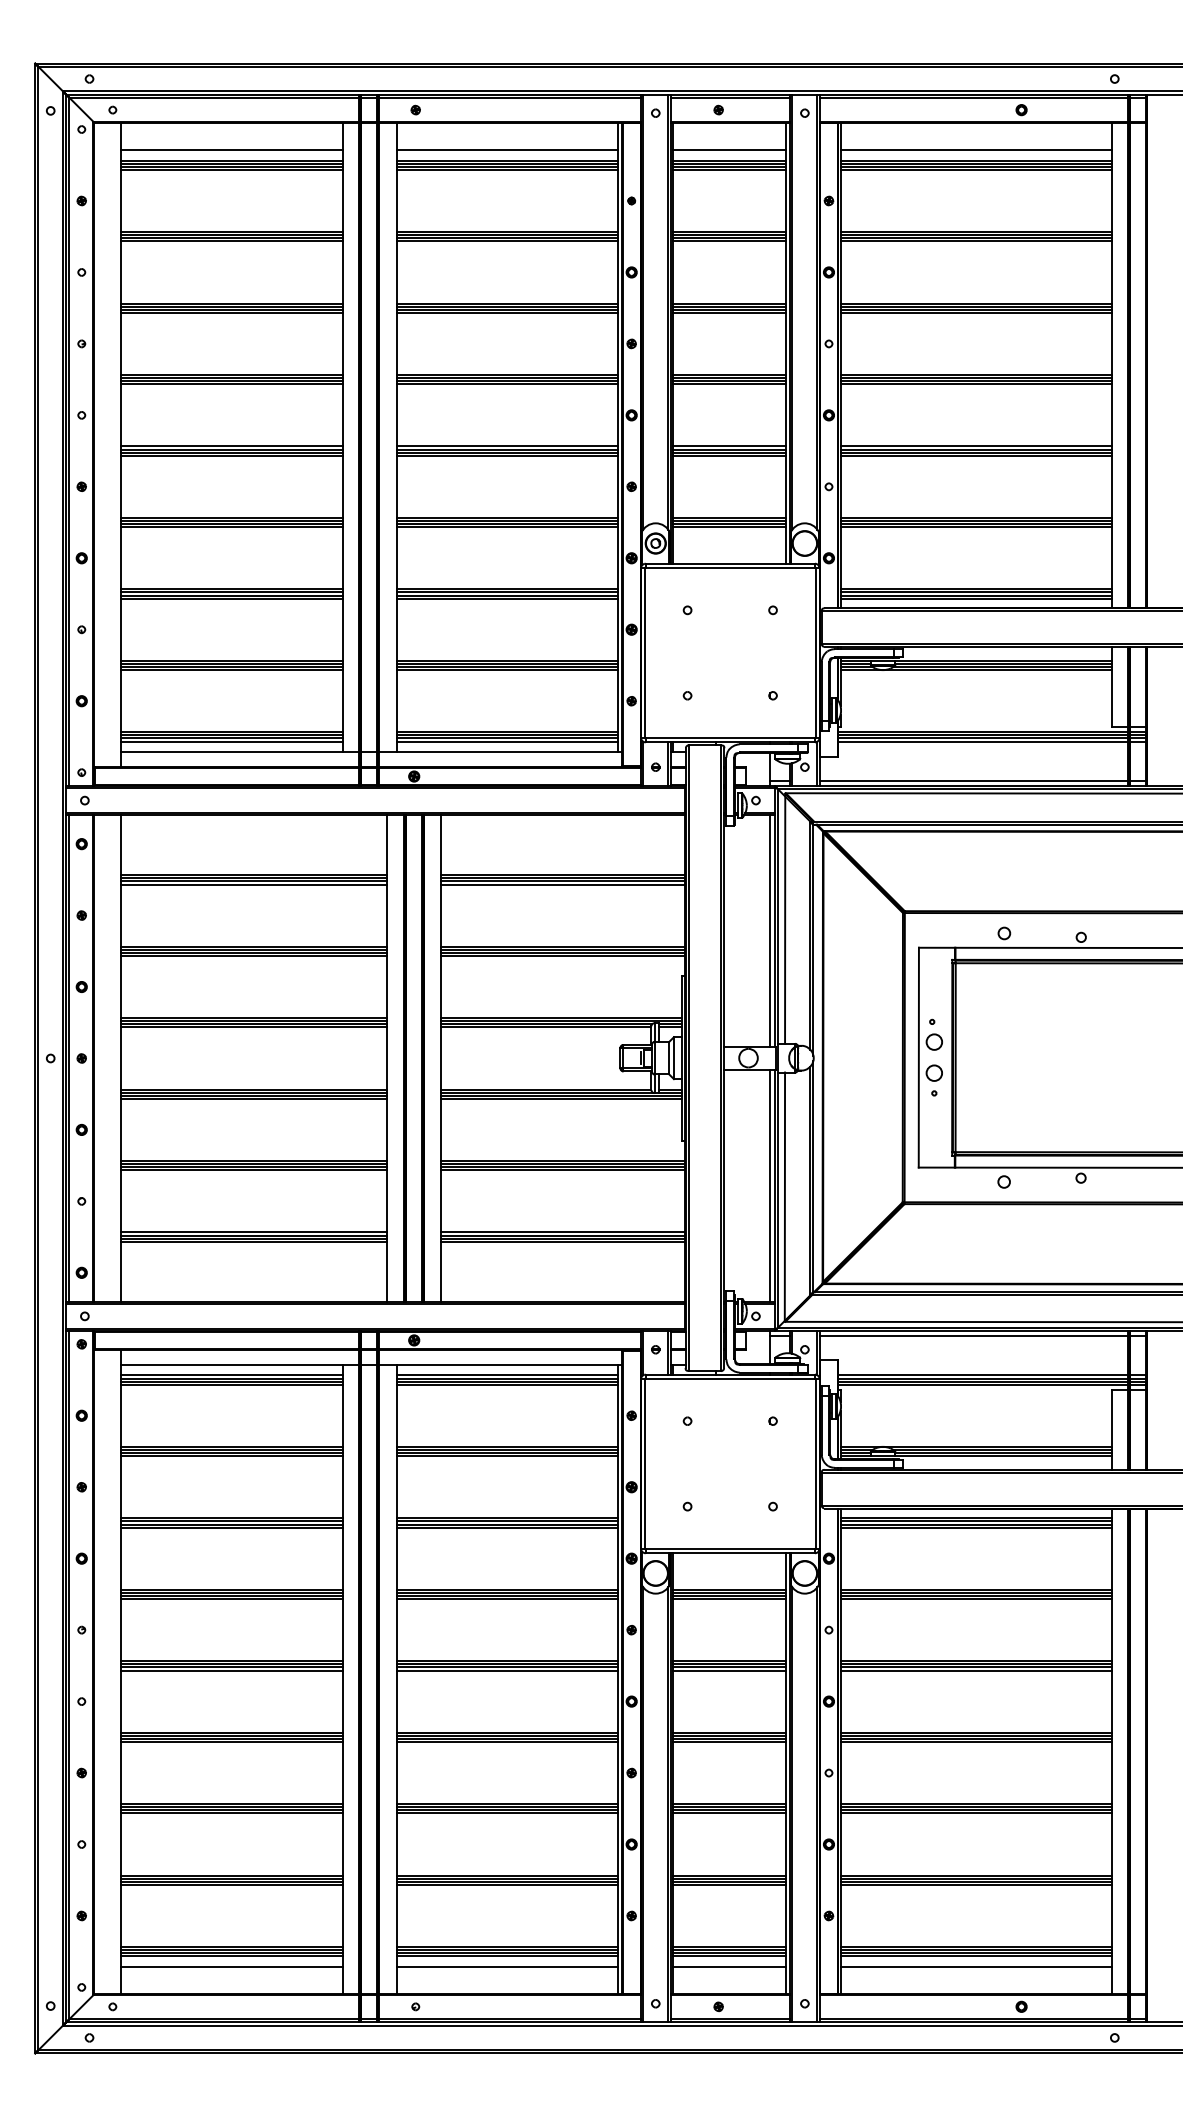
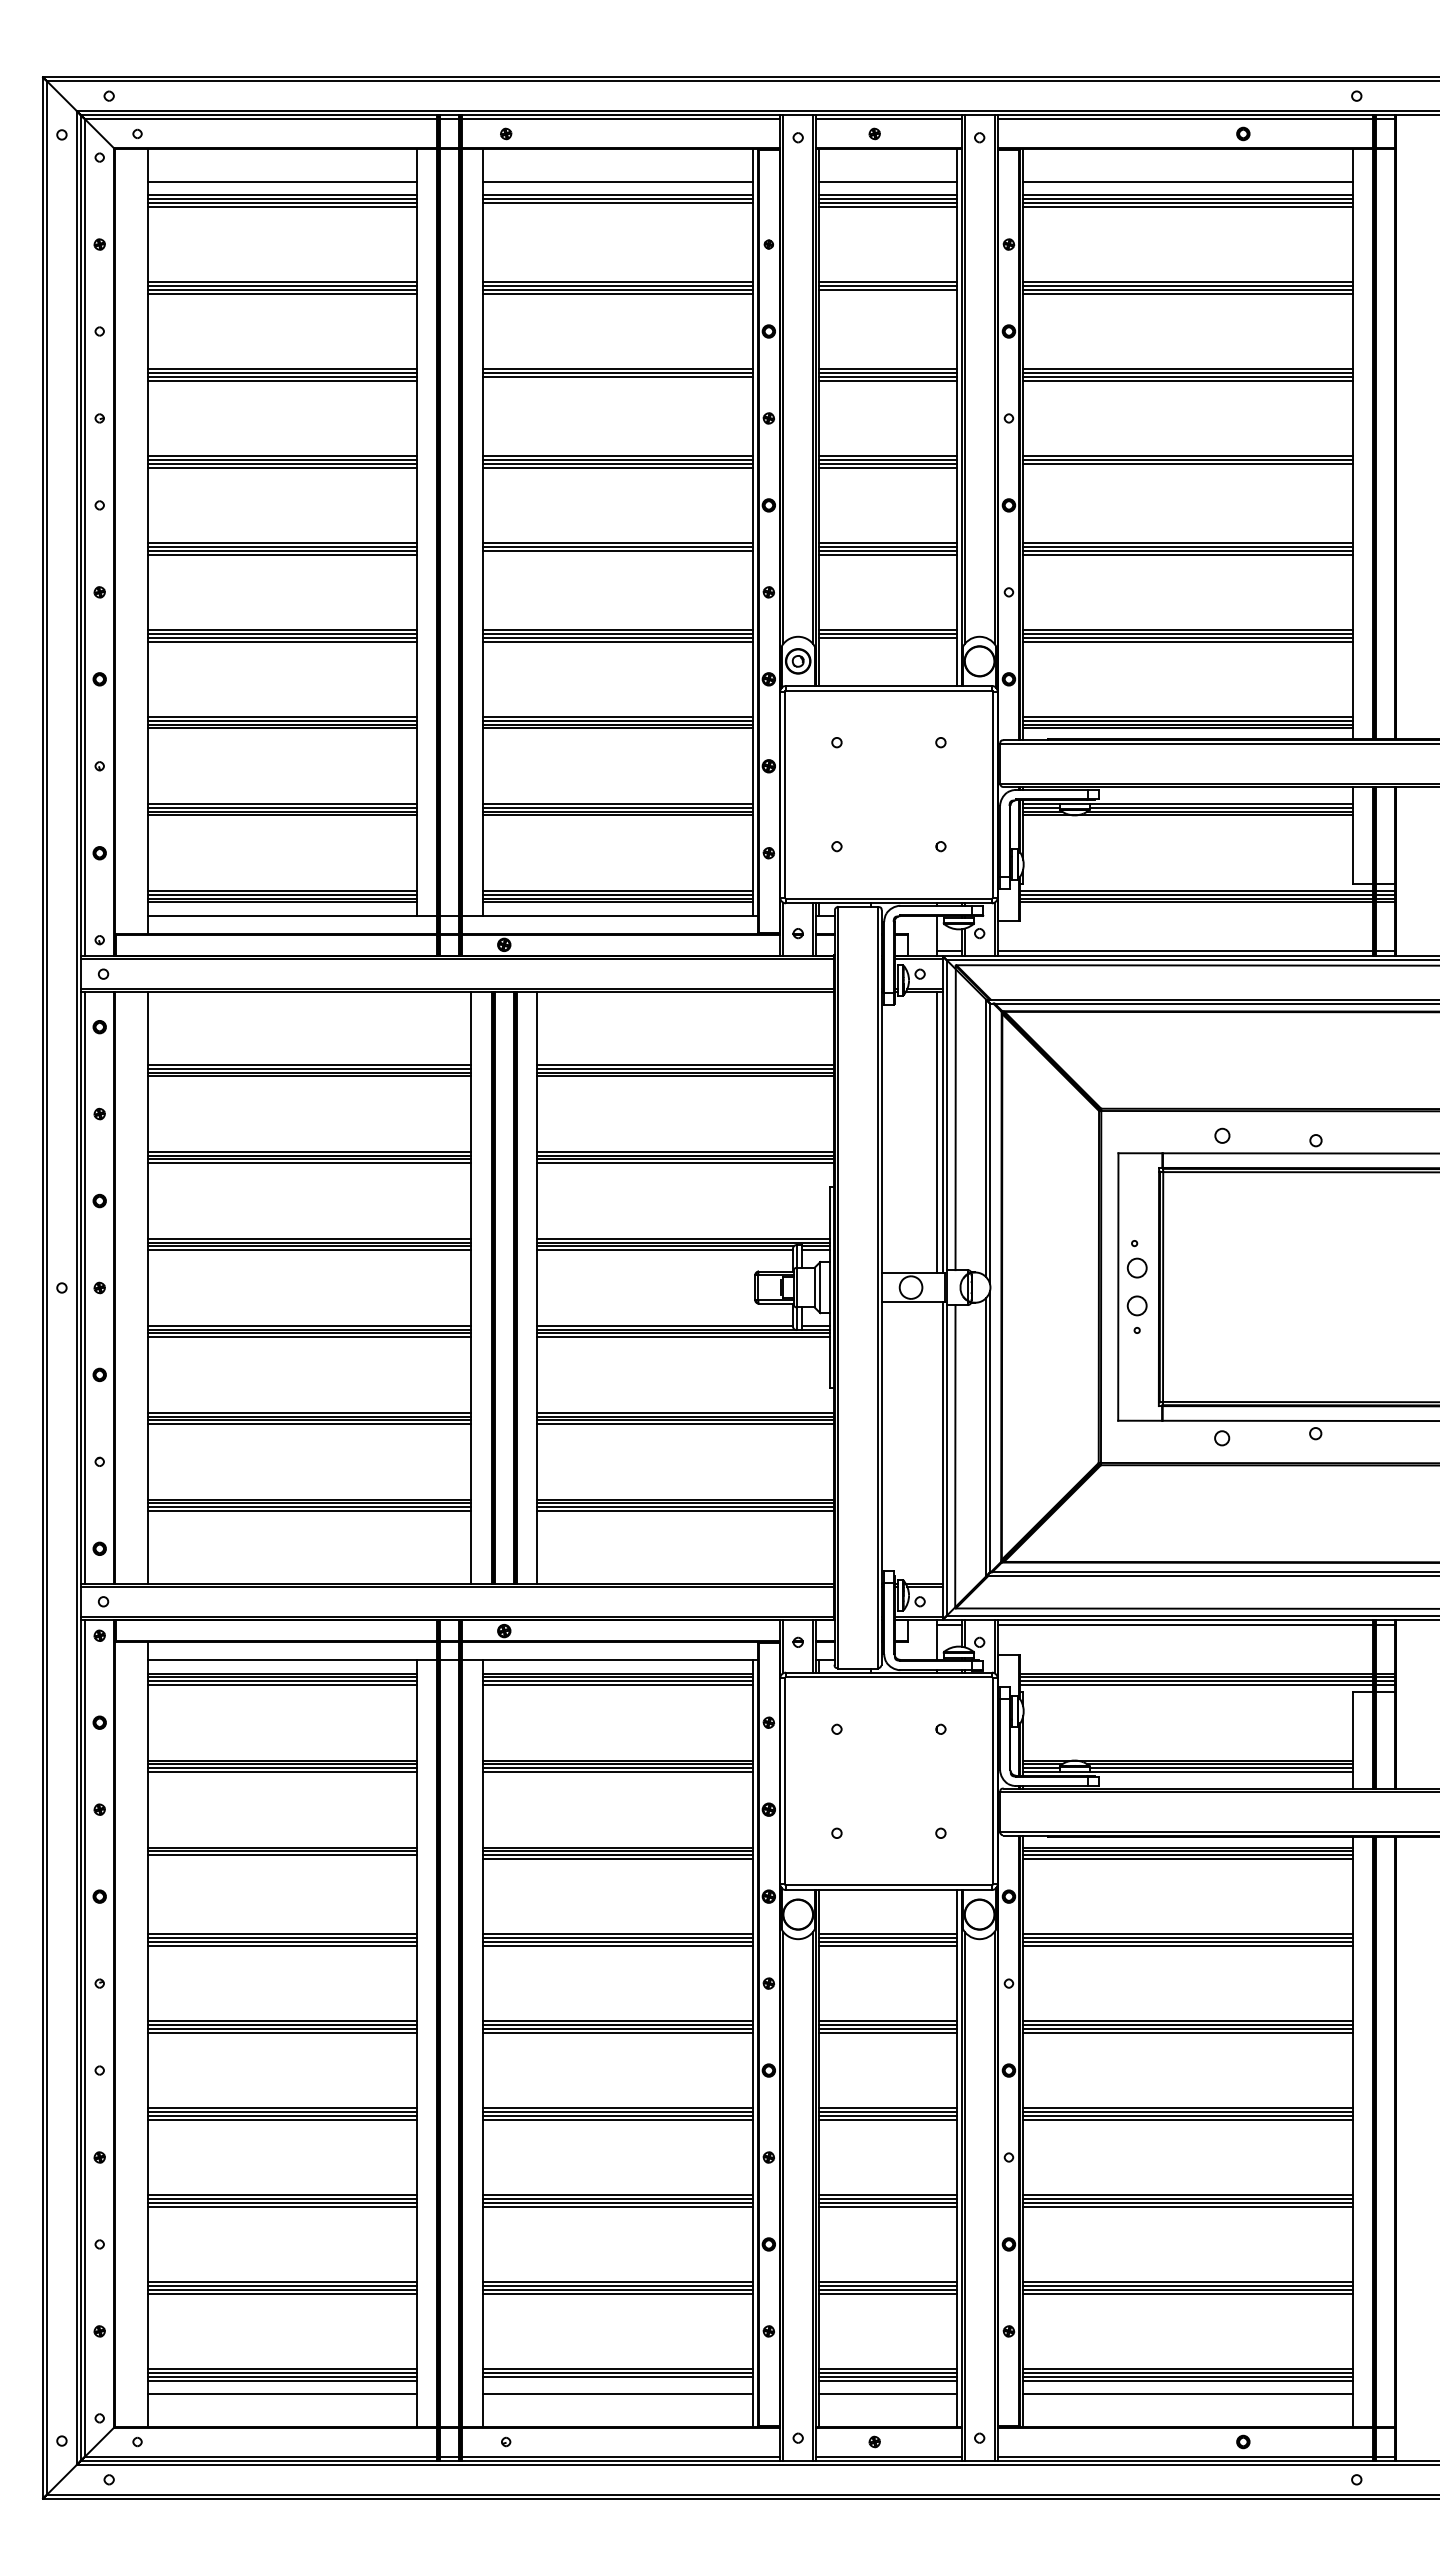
line: (507, 169) -> (617, 206), removed
line: (729, 241) -> (887, 293), removed
line: (507, 312) -> (617, 380), removed
line: (976, 384) -> (1188, 467), removed
line: (507, 455) -> (617, 554), removed
line: (729, 527) -> (887, 641), removed
line: (770, 1185) -> (937, 1442), removed
line: (231, 1527) -> (282, 1858), removed
line: (507, 1956) -> (617, 2380), removed

